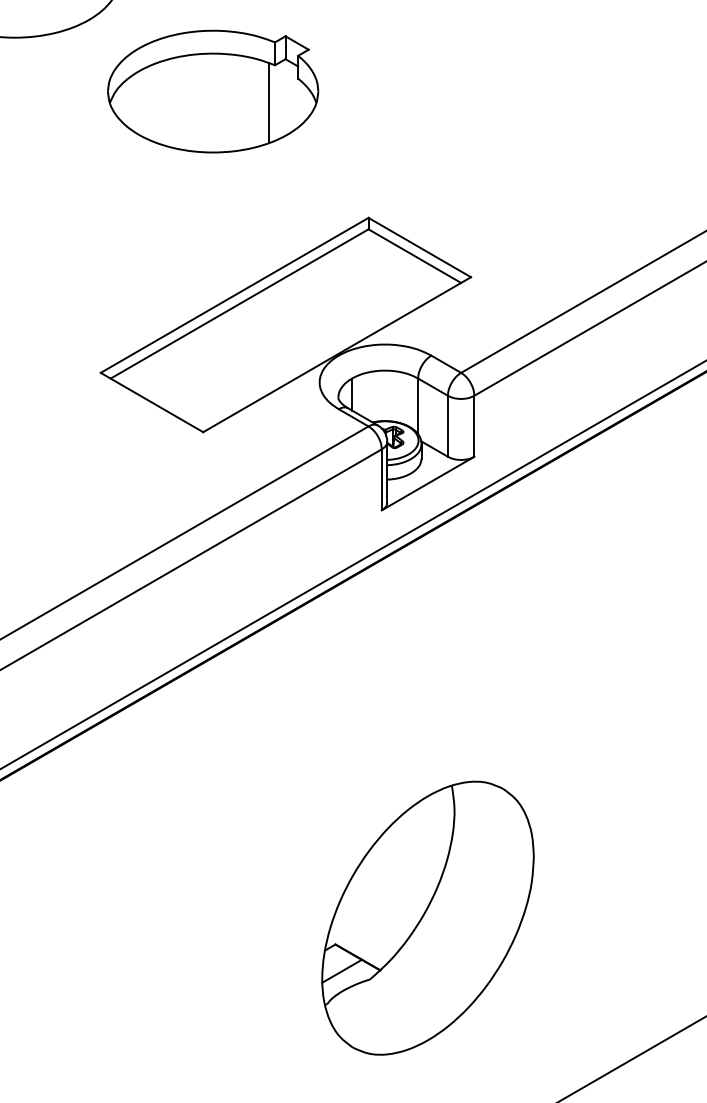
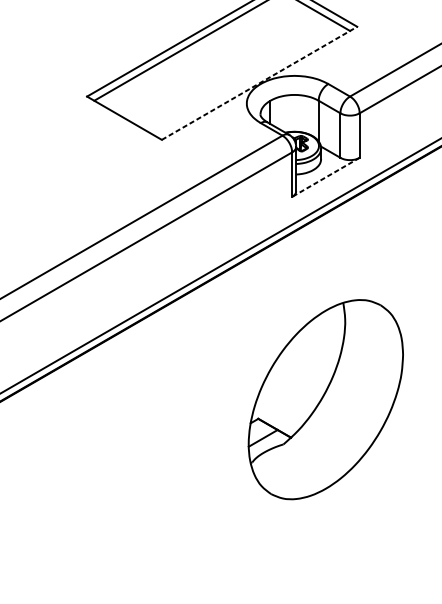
line: (337, 354) -> (259, 83), solid -> dashed
line: (427, 483) -> (325, 177), solid -> dashed
part: (427, 917) -> (325, 399), moved

